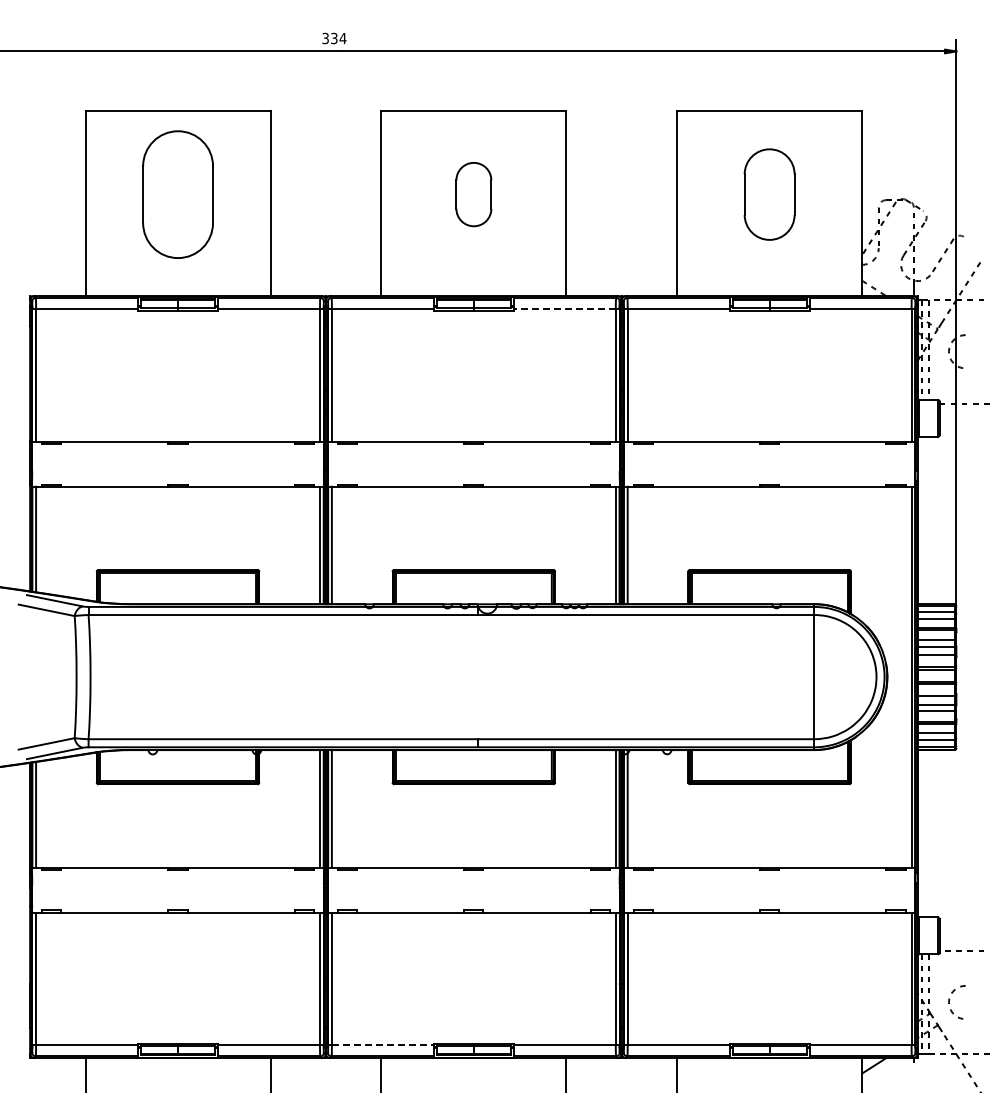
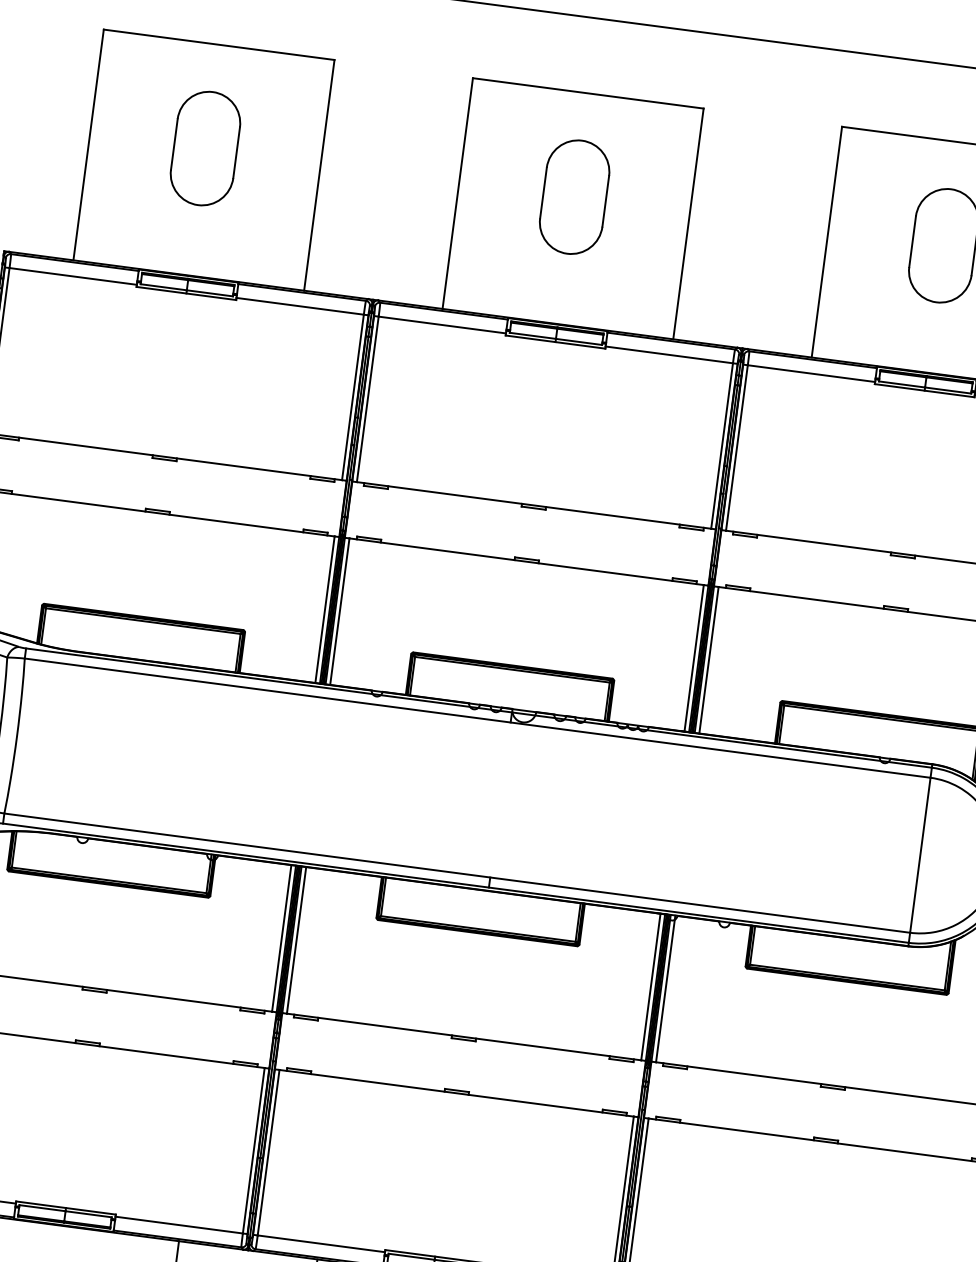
part: (177, 194) -> (204, 148), size x0.71
part: (473, 194) -> (574, 197), size x1.43
line: (564, 309) -> (668, 355), dashed -> solid
line: (383, 1045) -> (322, 1244), dashed -> solid

